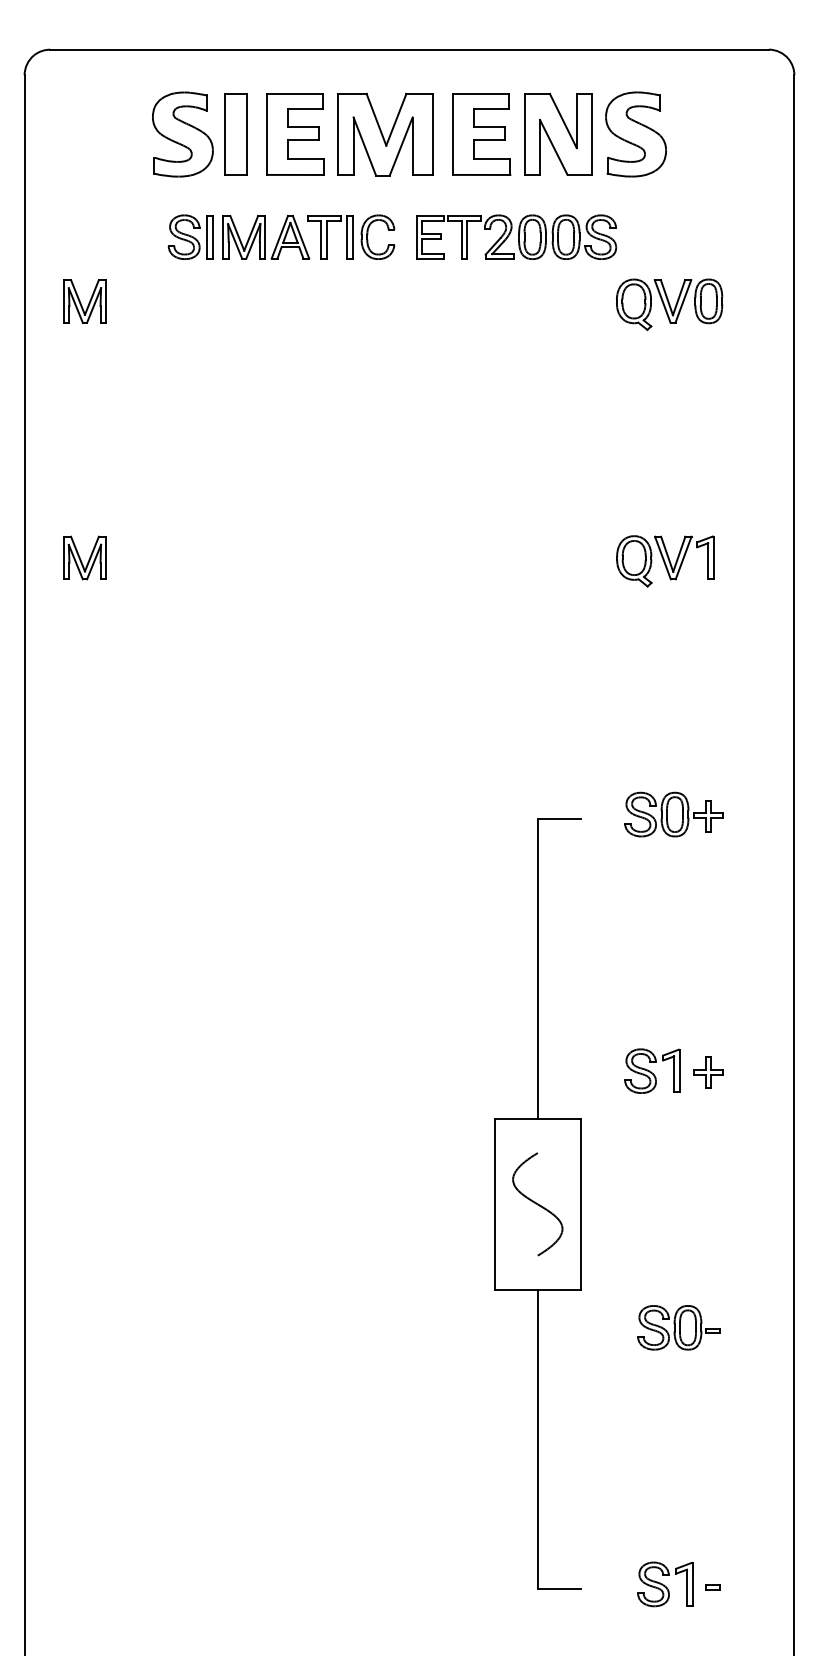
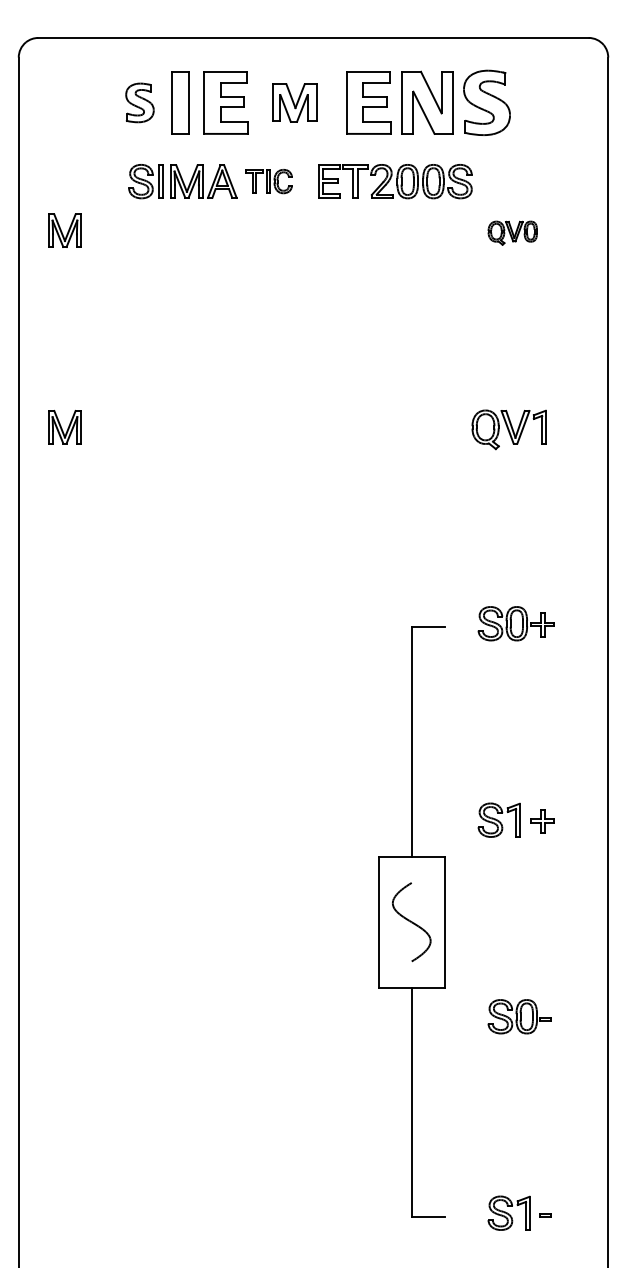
part: (182, 134) -> (139, 102), size x0.6
part: (385, 134) -> (295, 102), size x0.6
part: (351, 236) -> (269, 181), size x0.7
part: (669, 304) -> (512, 233), size x0.6

